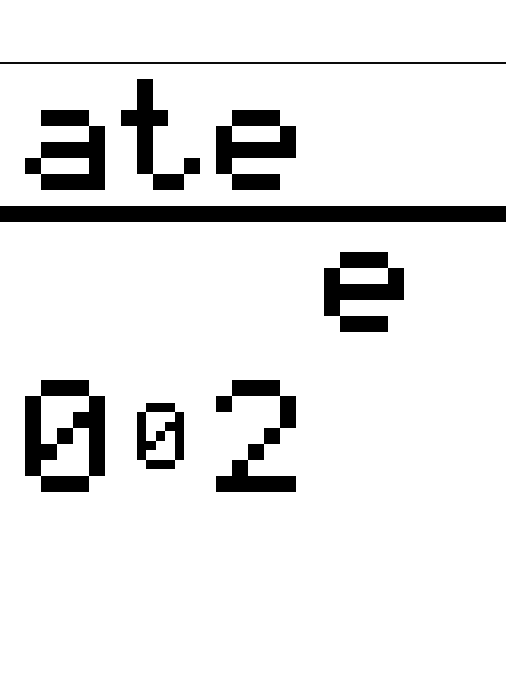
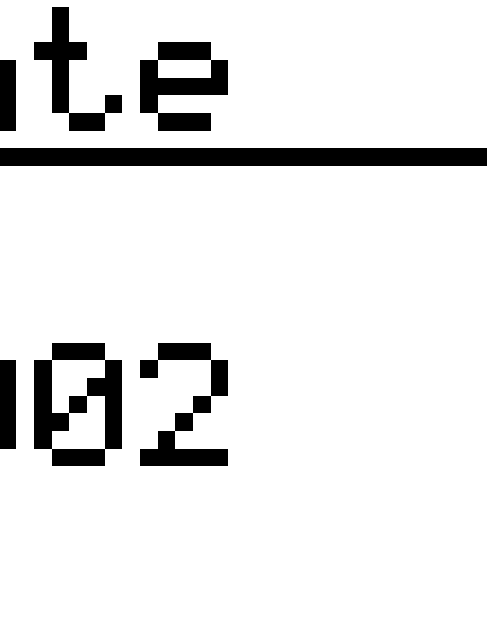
part: (363, 291) -> (303, 243), removed
part: (160, 435) -> (78, 404), size x1.67

